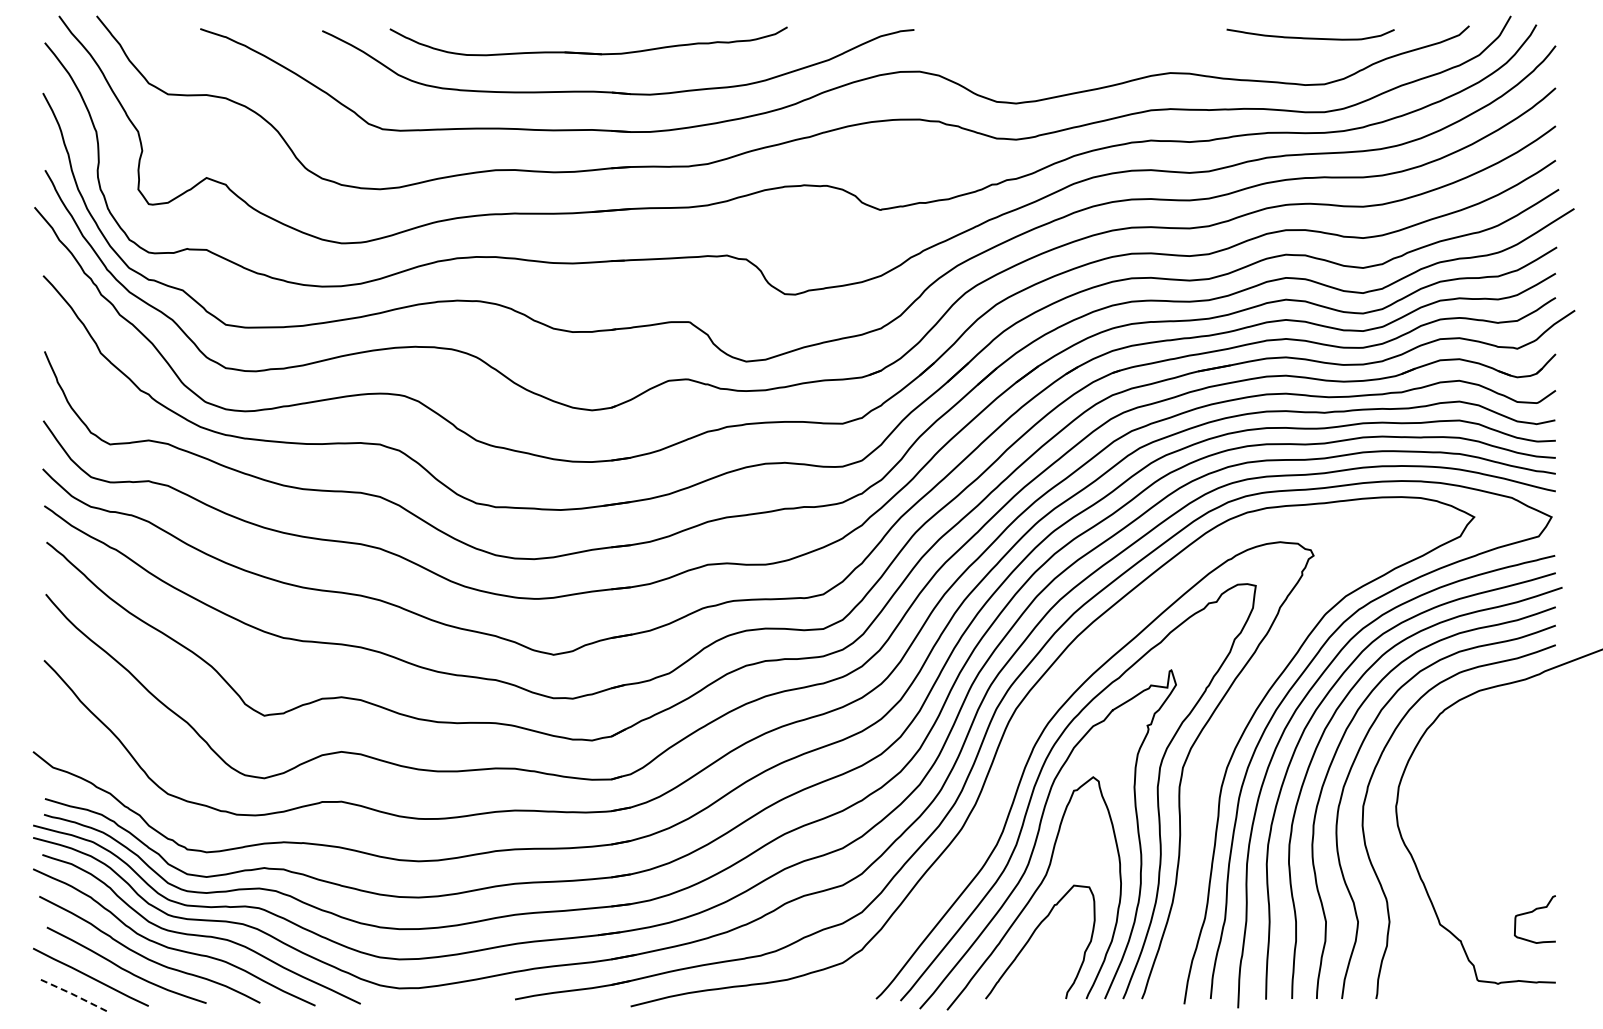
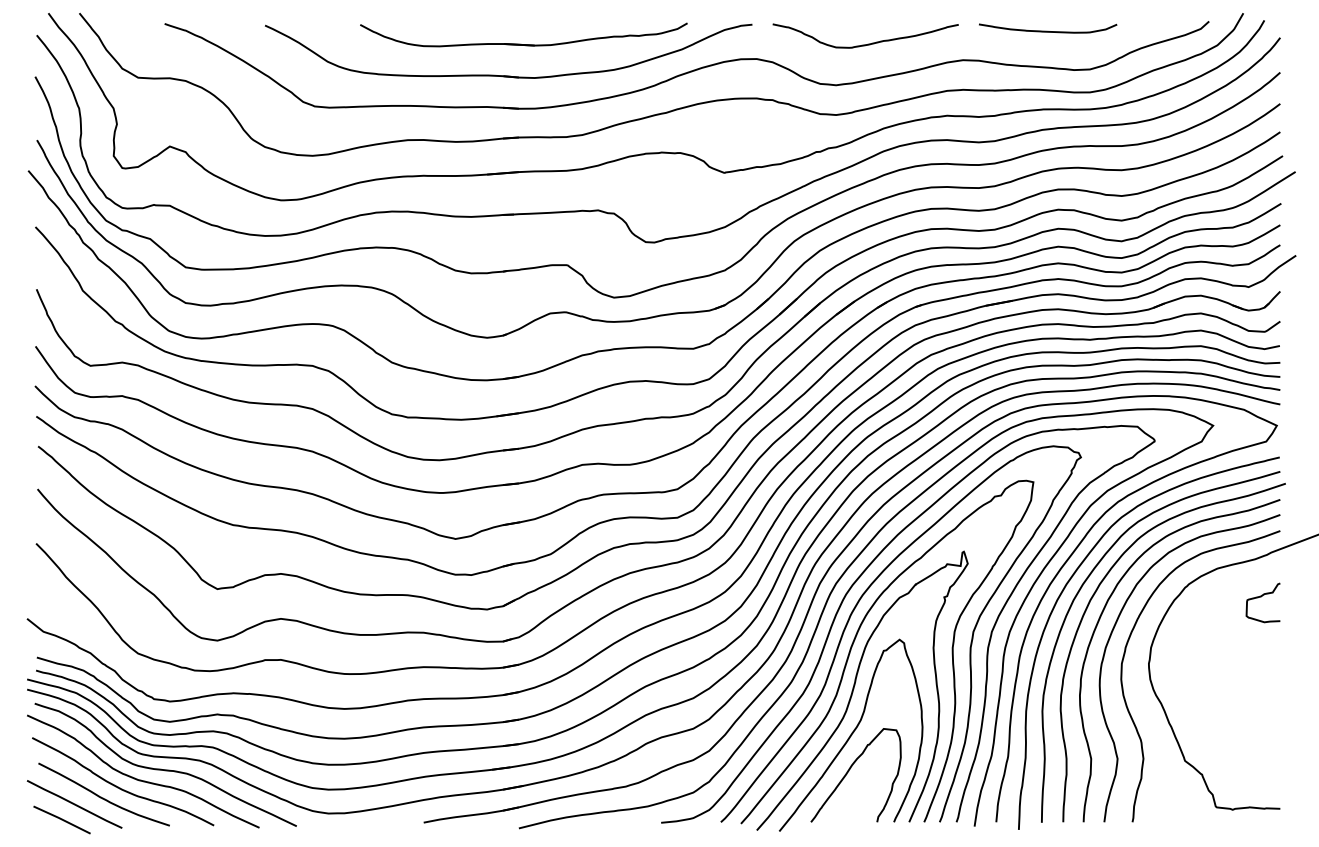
curve: (1310, 37) -> (1047, 30), moved
part: (588, 52) -> (523, 44), moved
curve: (1052, 53) -> (866, 44), added
curve: (1041, 706) -> (857, 581), added
curve: (1530, 913) -> (1259, 597), moved
line: (76, 995) -> (62, 819), dashed -> solid

